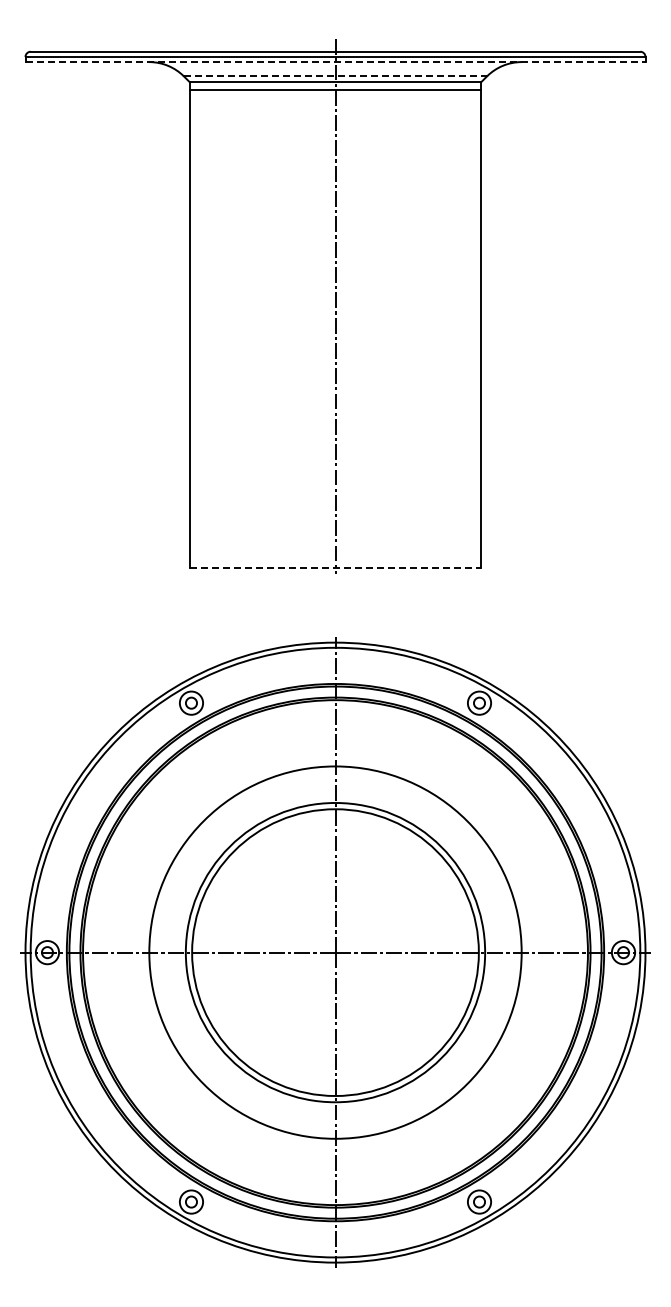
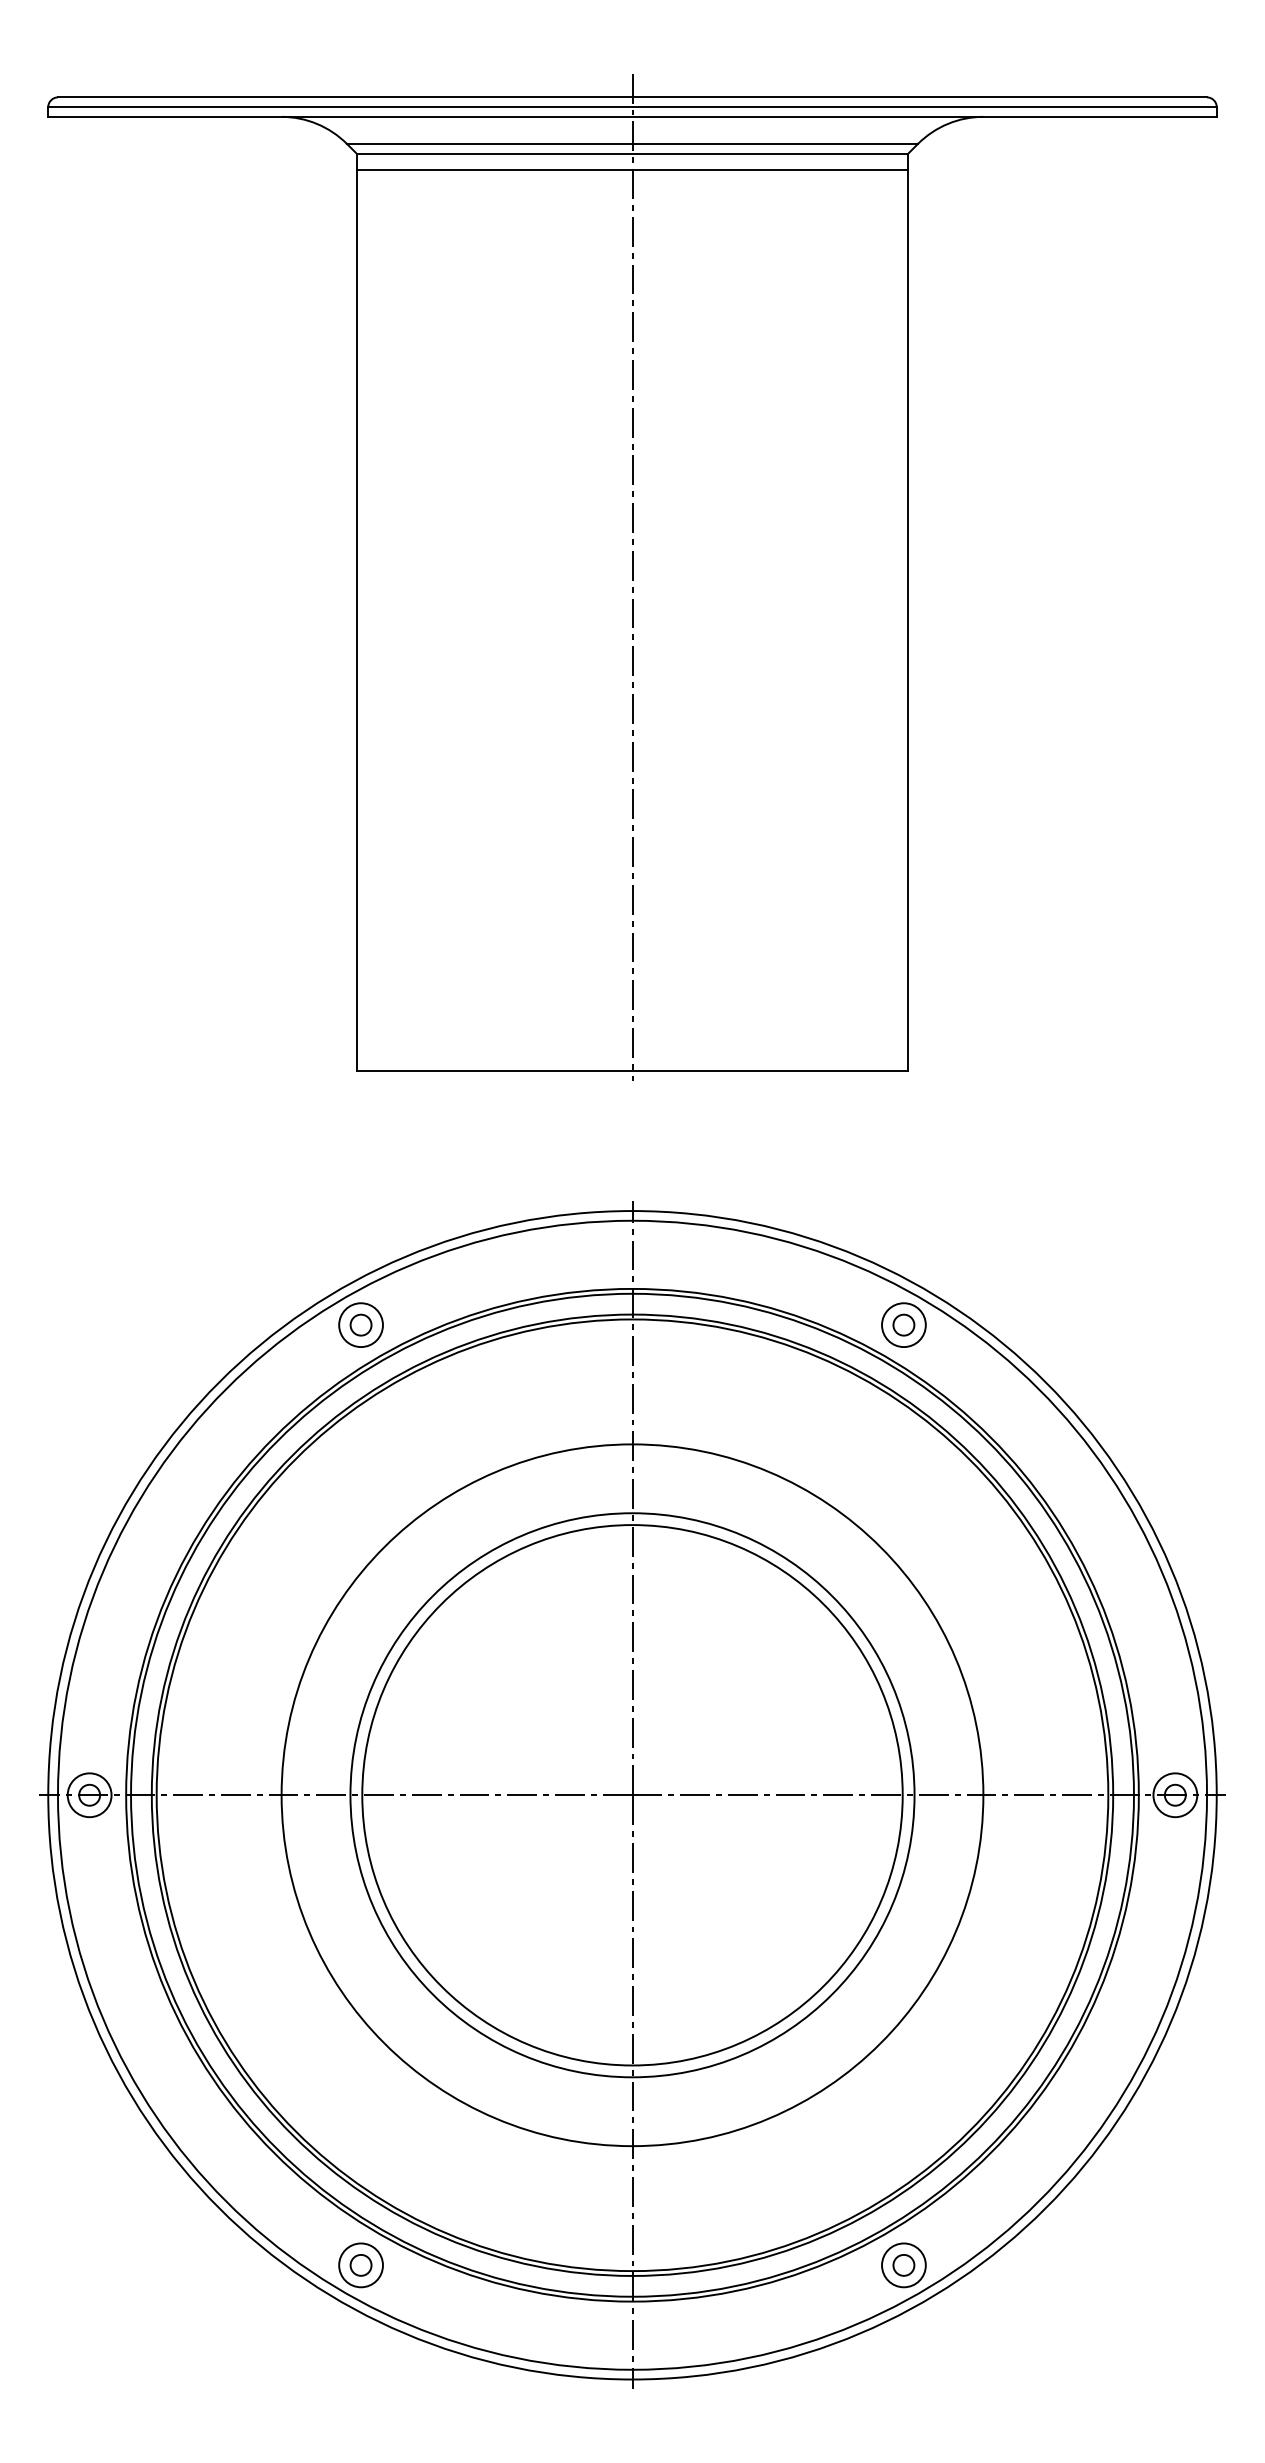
line: (335, 62) -> (632, 117), dashed -> solid
line: (335, 76) -> (632, 144), dashed -> solid
line: (335, 568) -> (632, 1071), dashed -> solid

